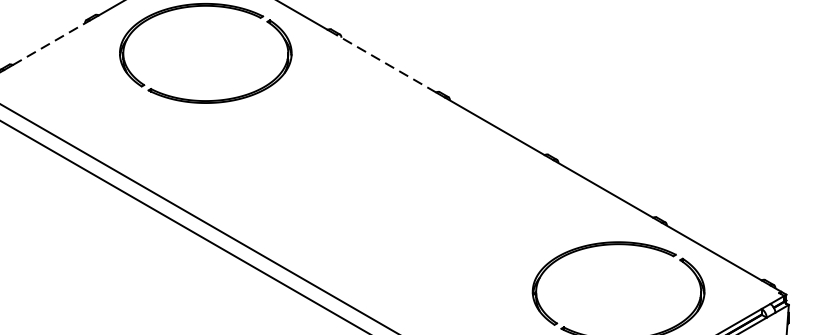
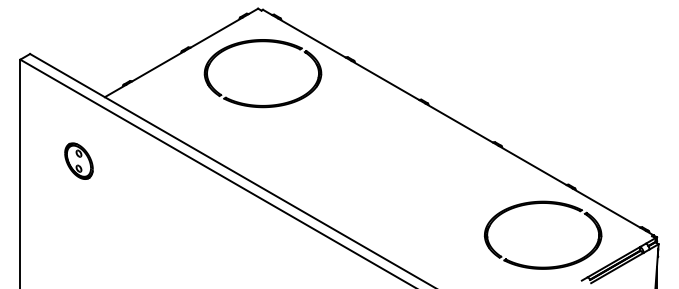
line: (51, 43) -> (158, 66), dashed -> solid
line: (386, 63) -> (385, 80), dashed -> solid

